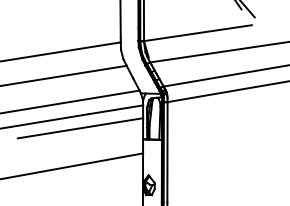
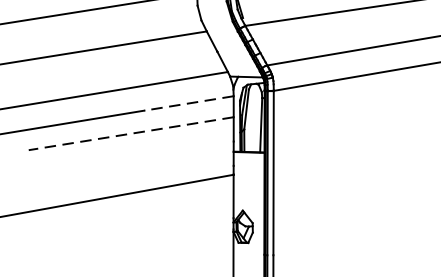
line: (115, 109) -> (188, 102), solid -> dashed
line: (79, 128) -> (129, 134), solid -> dashed

